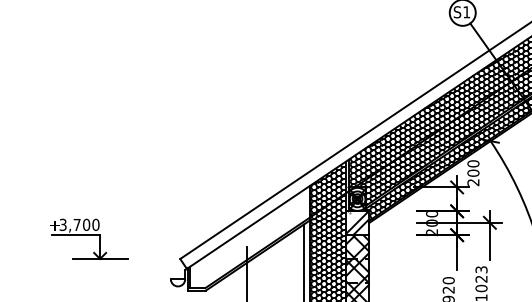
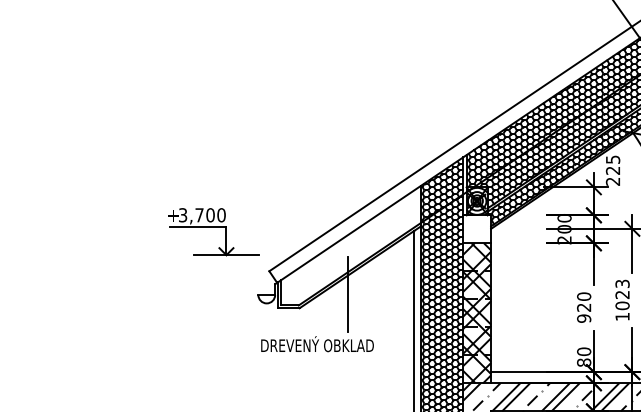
text: (472, 167) -> (612, 164), 200 -> 225
hatch: (357, 223) -> (477, 229), removed
part: (89, 239) -> (213, 232), moved

